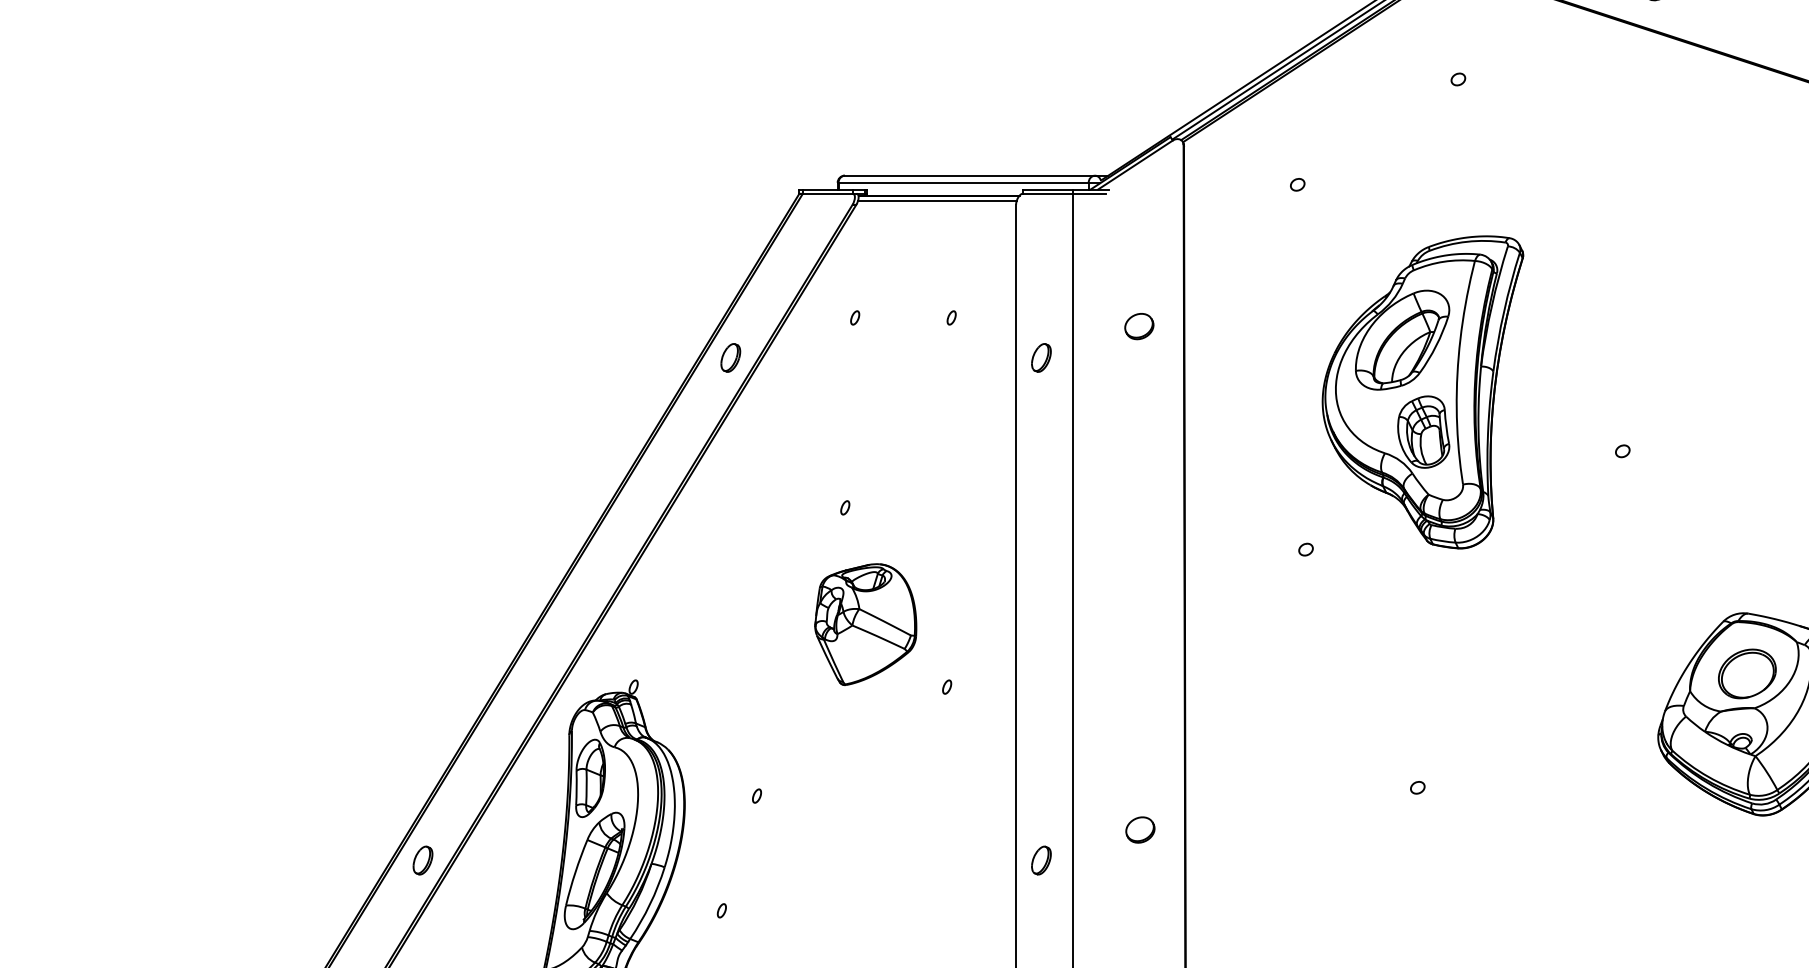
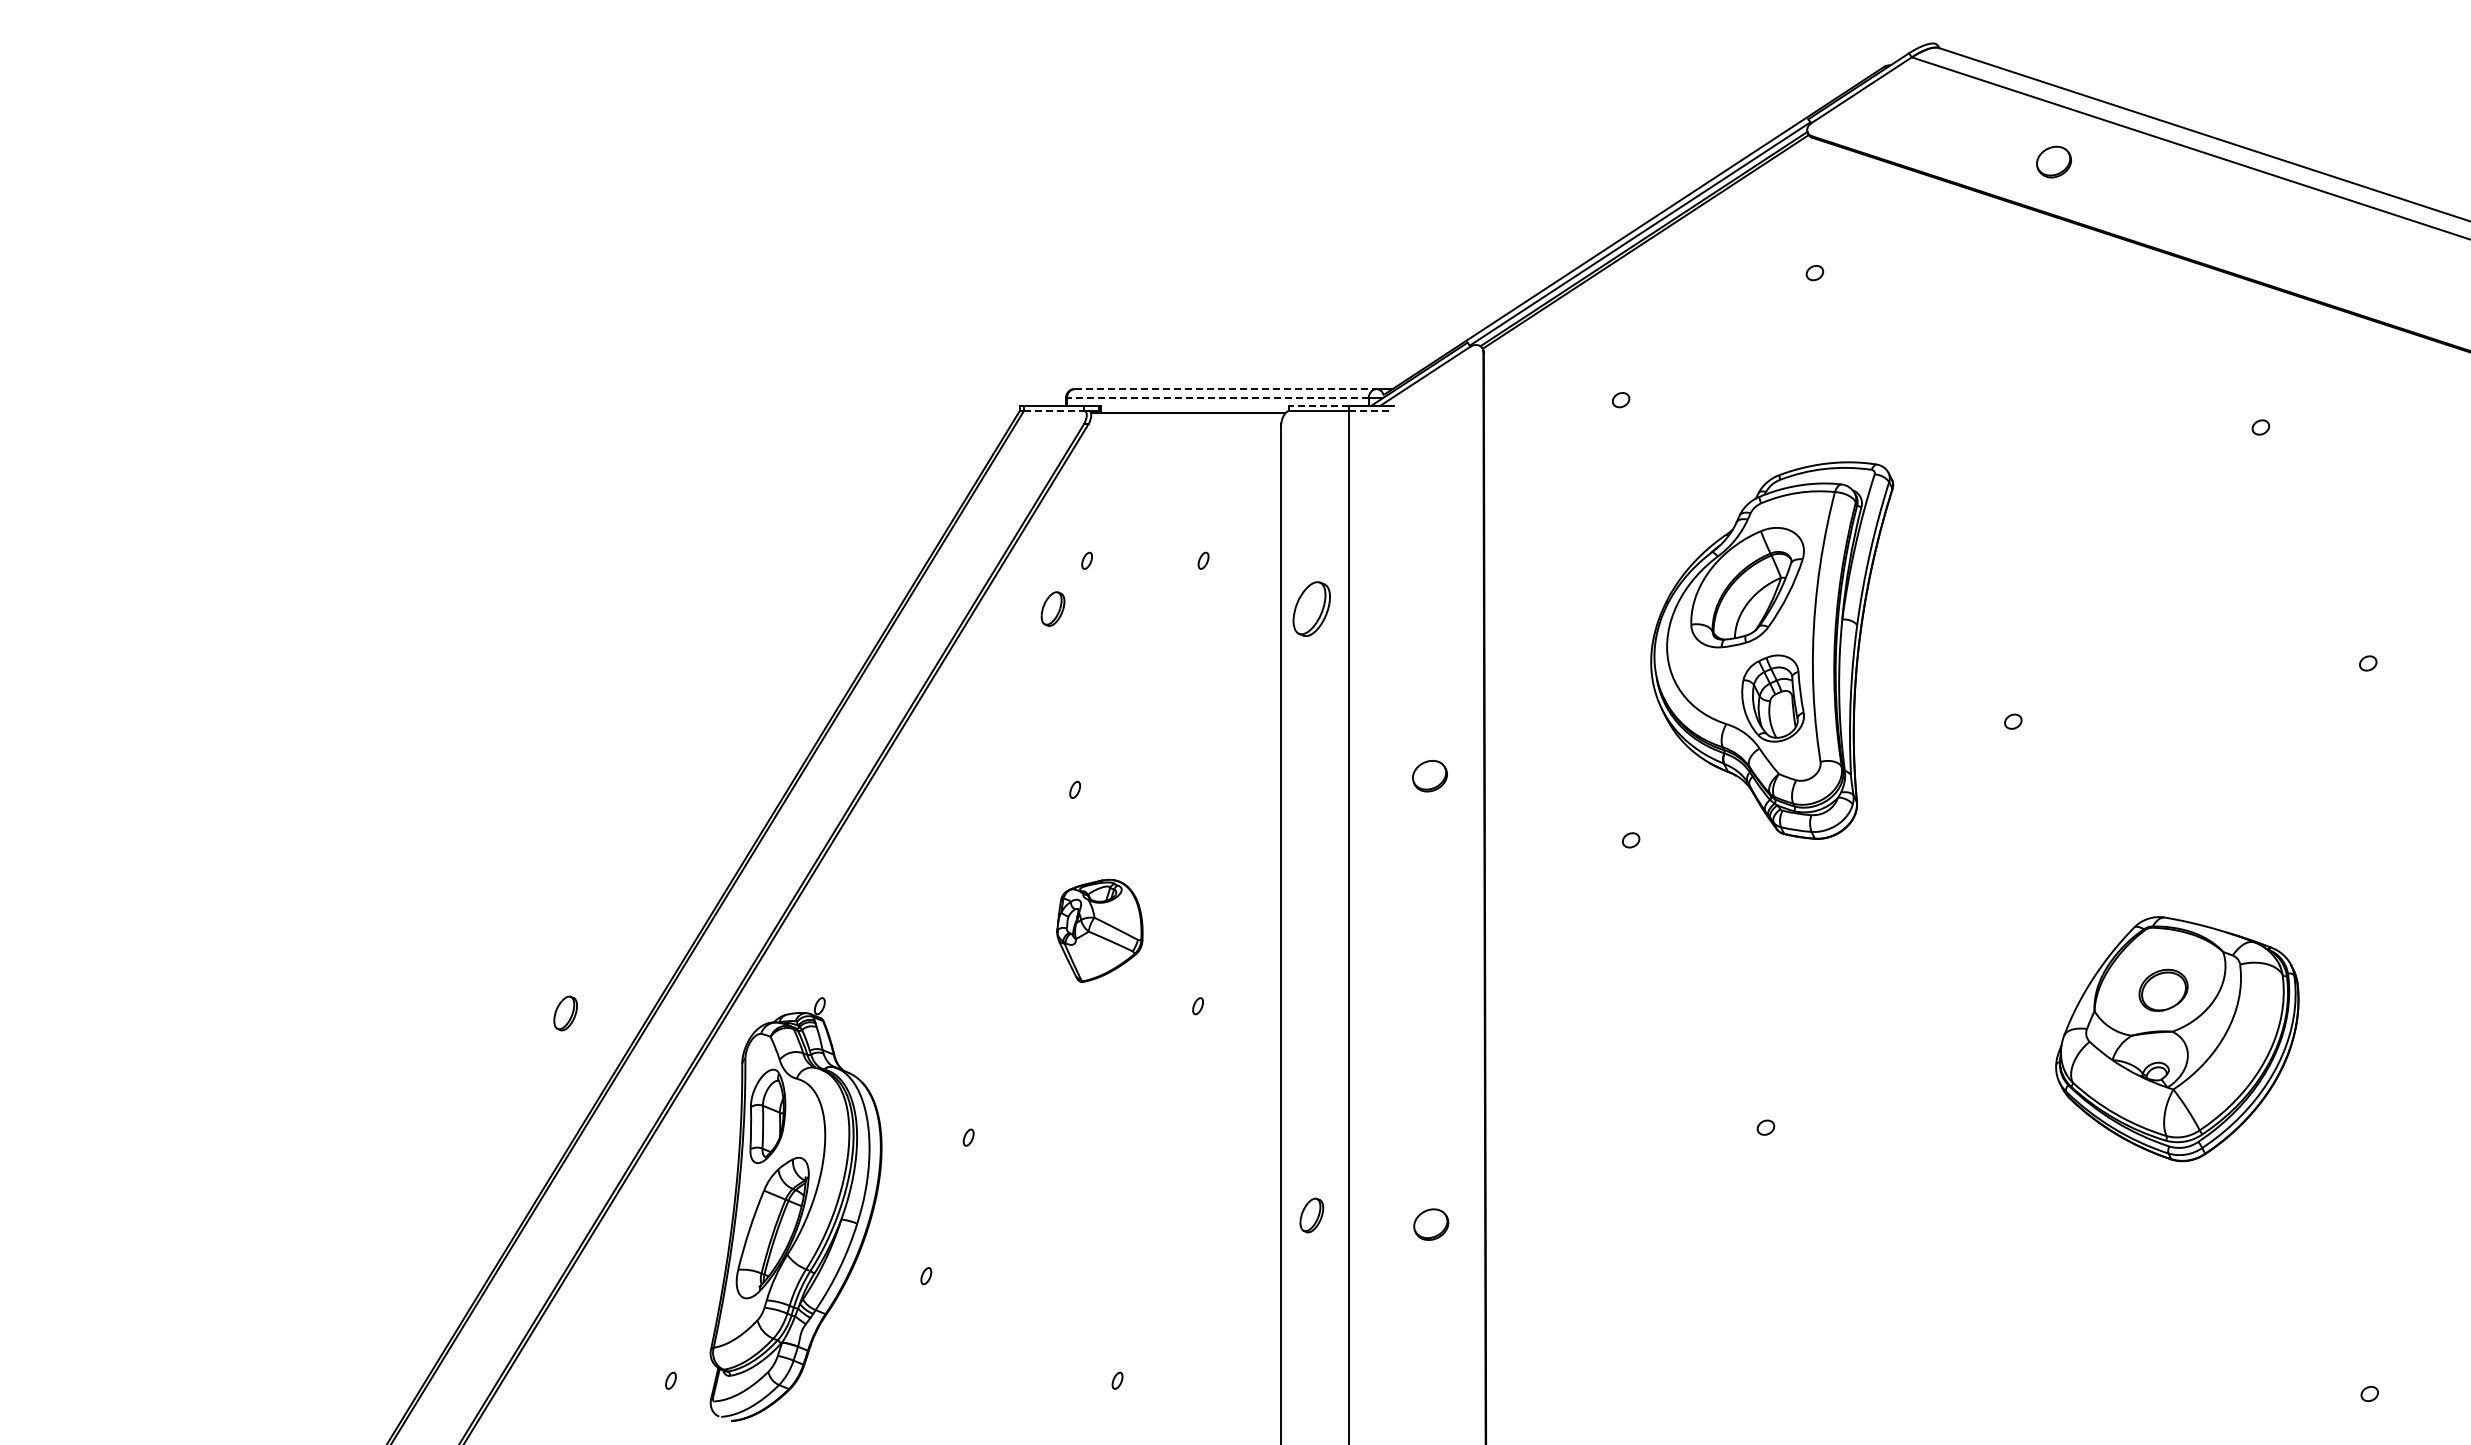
line: (969, 175) -> (1225, 389), solid -> dashed
line: (964, 182) -> (1218, 397), solid -> dashed
line: (1046, 189) -> (1318, 405), solid -> dashed
line: (828, 194) -> (1054, 411), solid -> dashed
line: (1089, 194) -> (1369, 411), solid -> dashed
line: (937, 200) -> (1186, 419), removed
part: (1138, 326) -> (1429, 776), moved
part: (730, 357) -> (1052, 608), moved
part: (1041, 357) -> (1311, 608), size x1.6
part: (865, 624) -> (1099, 930), size x0.7
part: (1747, 674) -> (2163, 990), size x0.7
part: (1140, 829) -> (1431, 1224), moved
part: (422, 860) -> (565, 1013), moved

